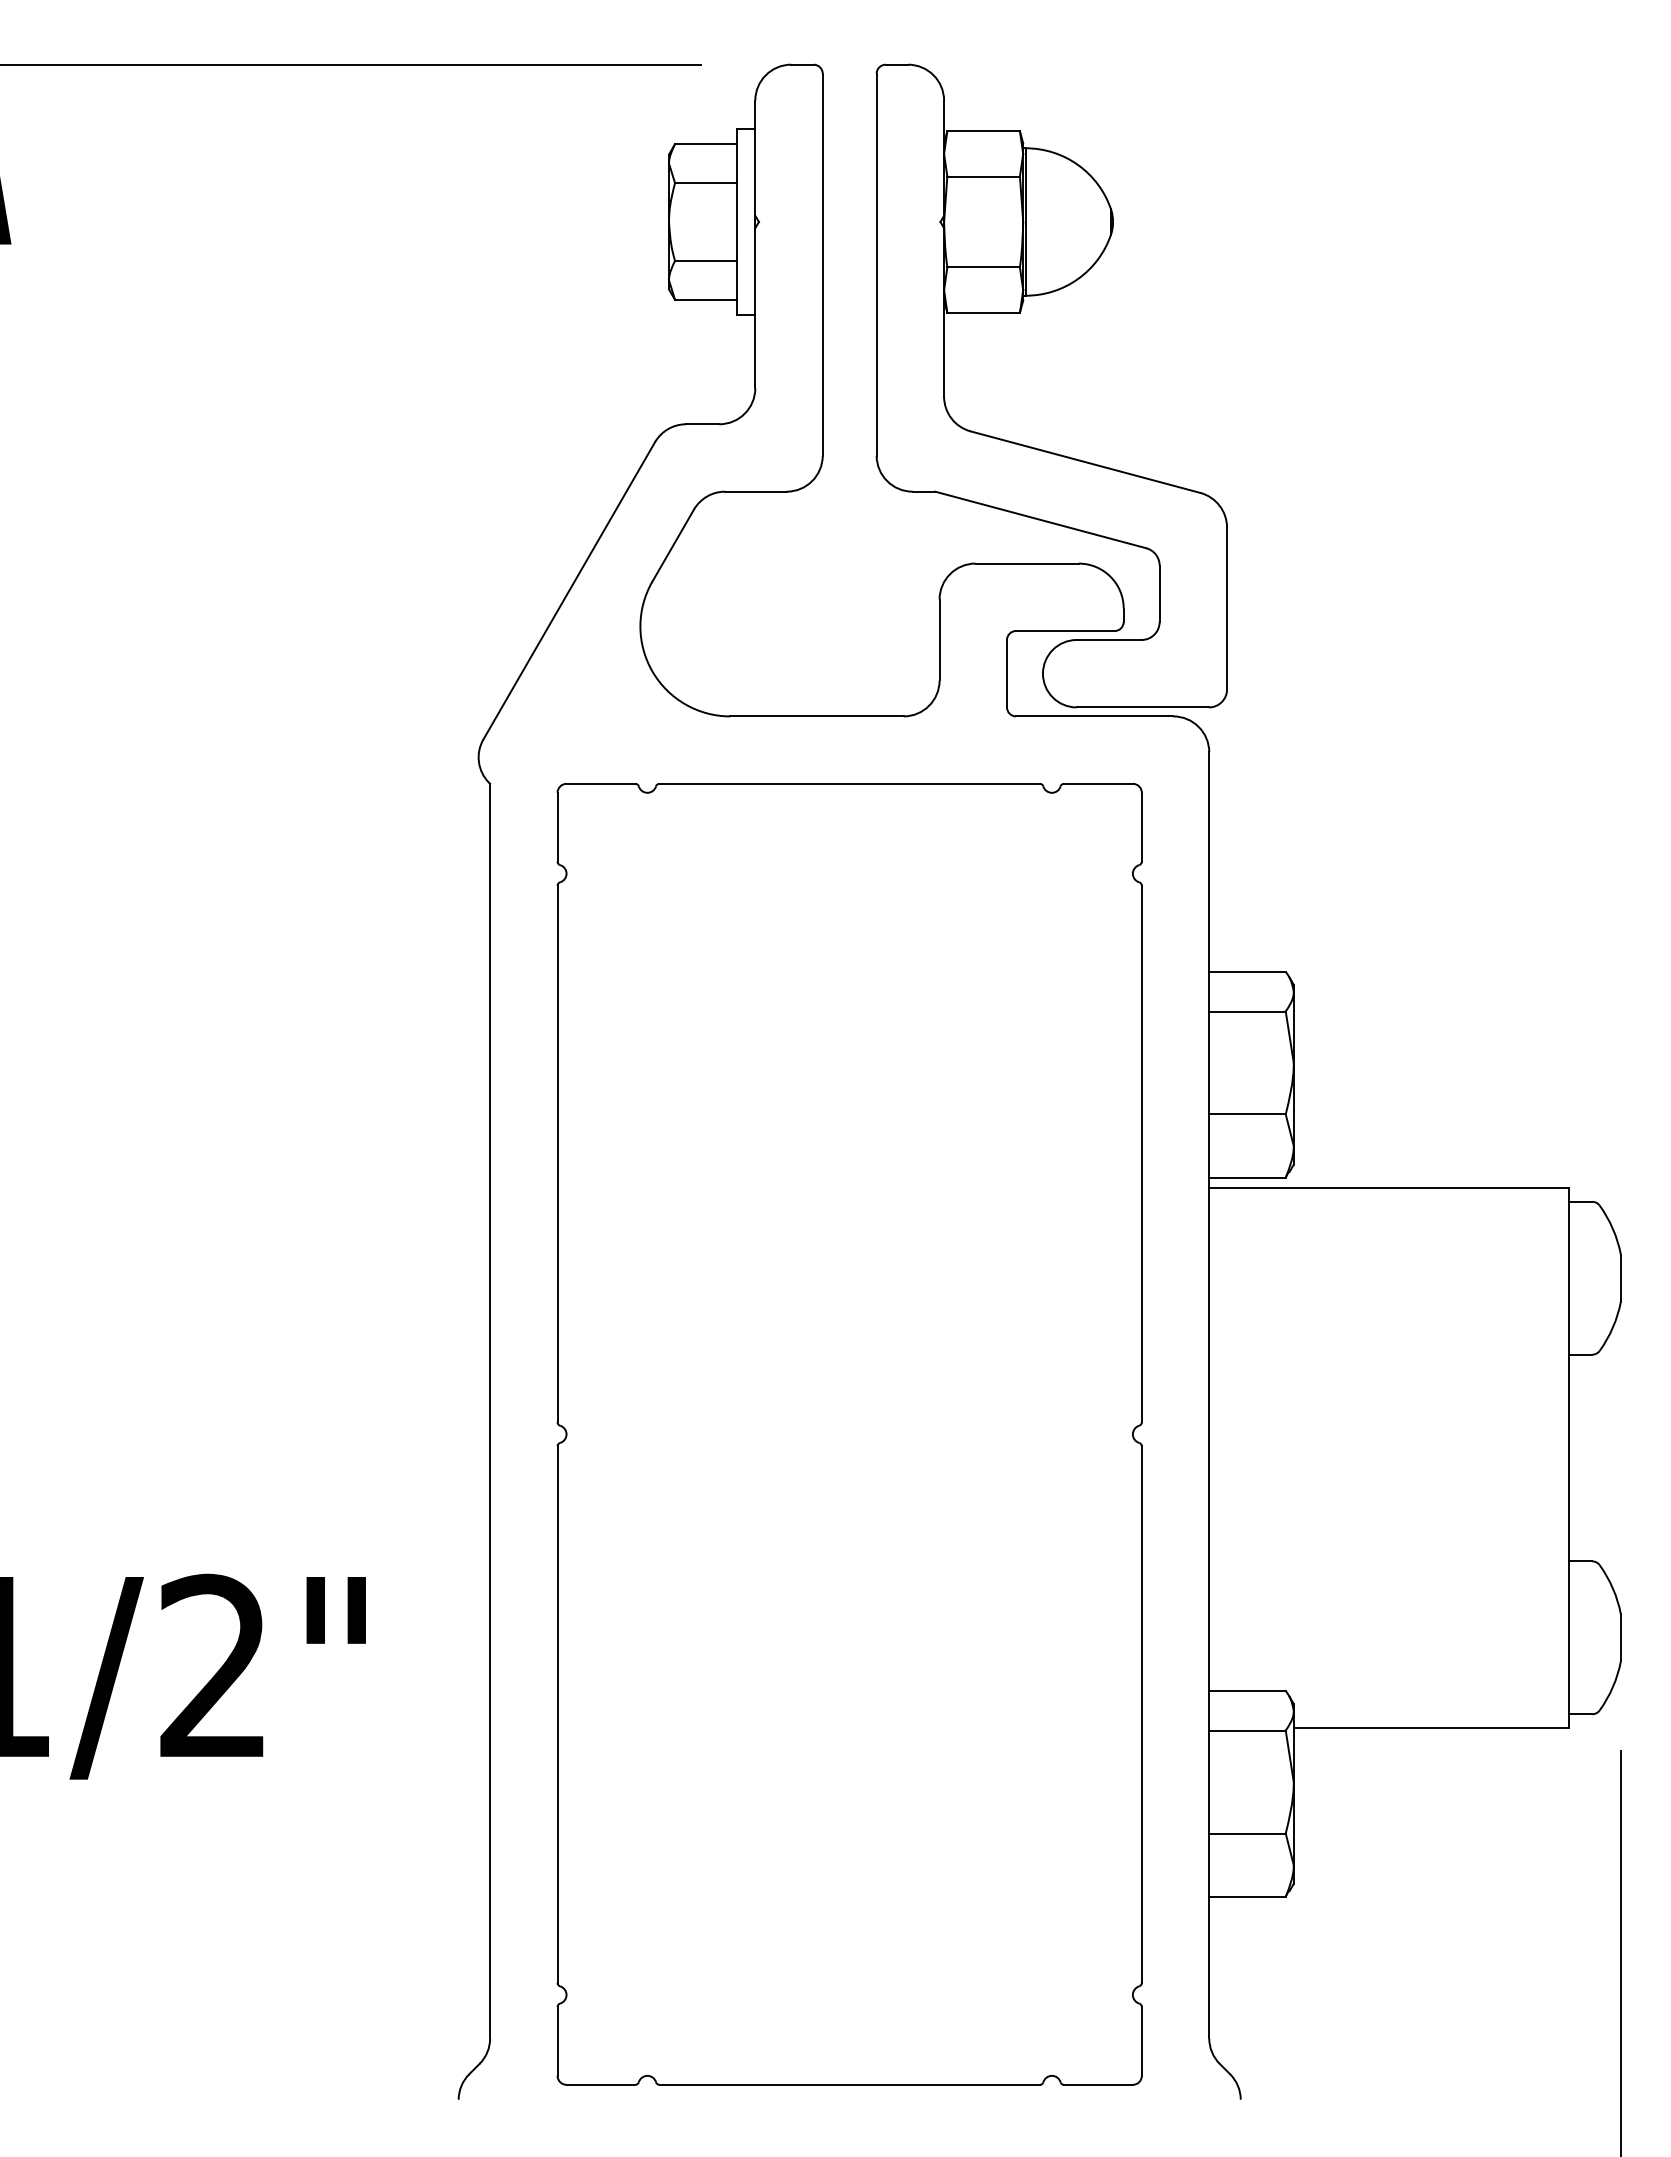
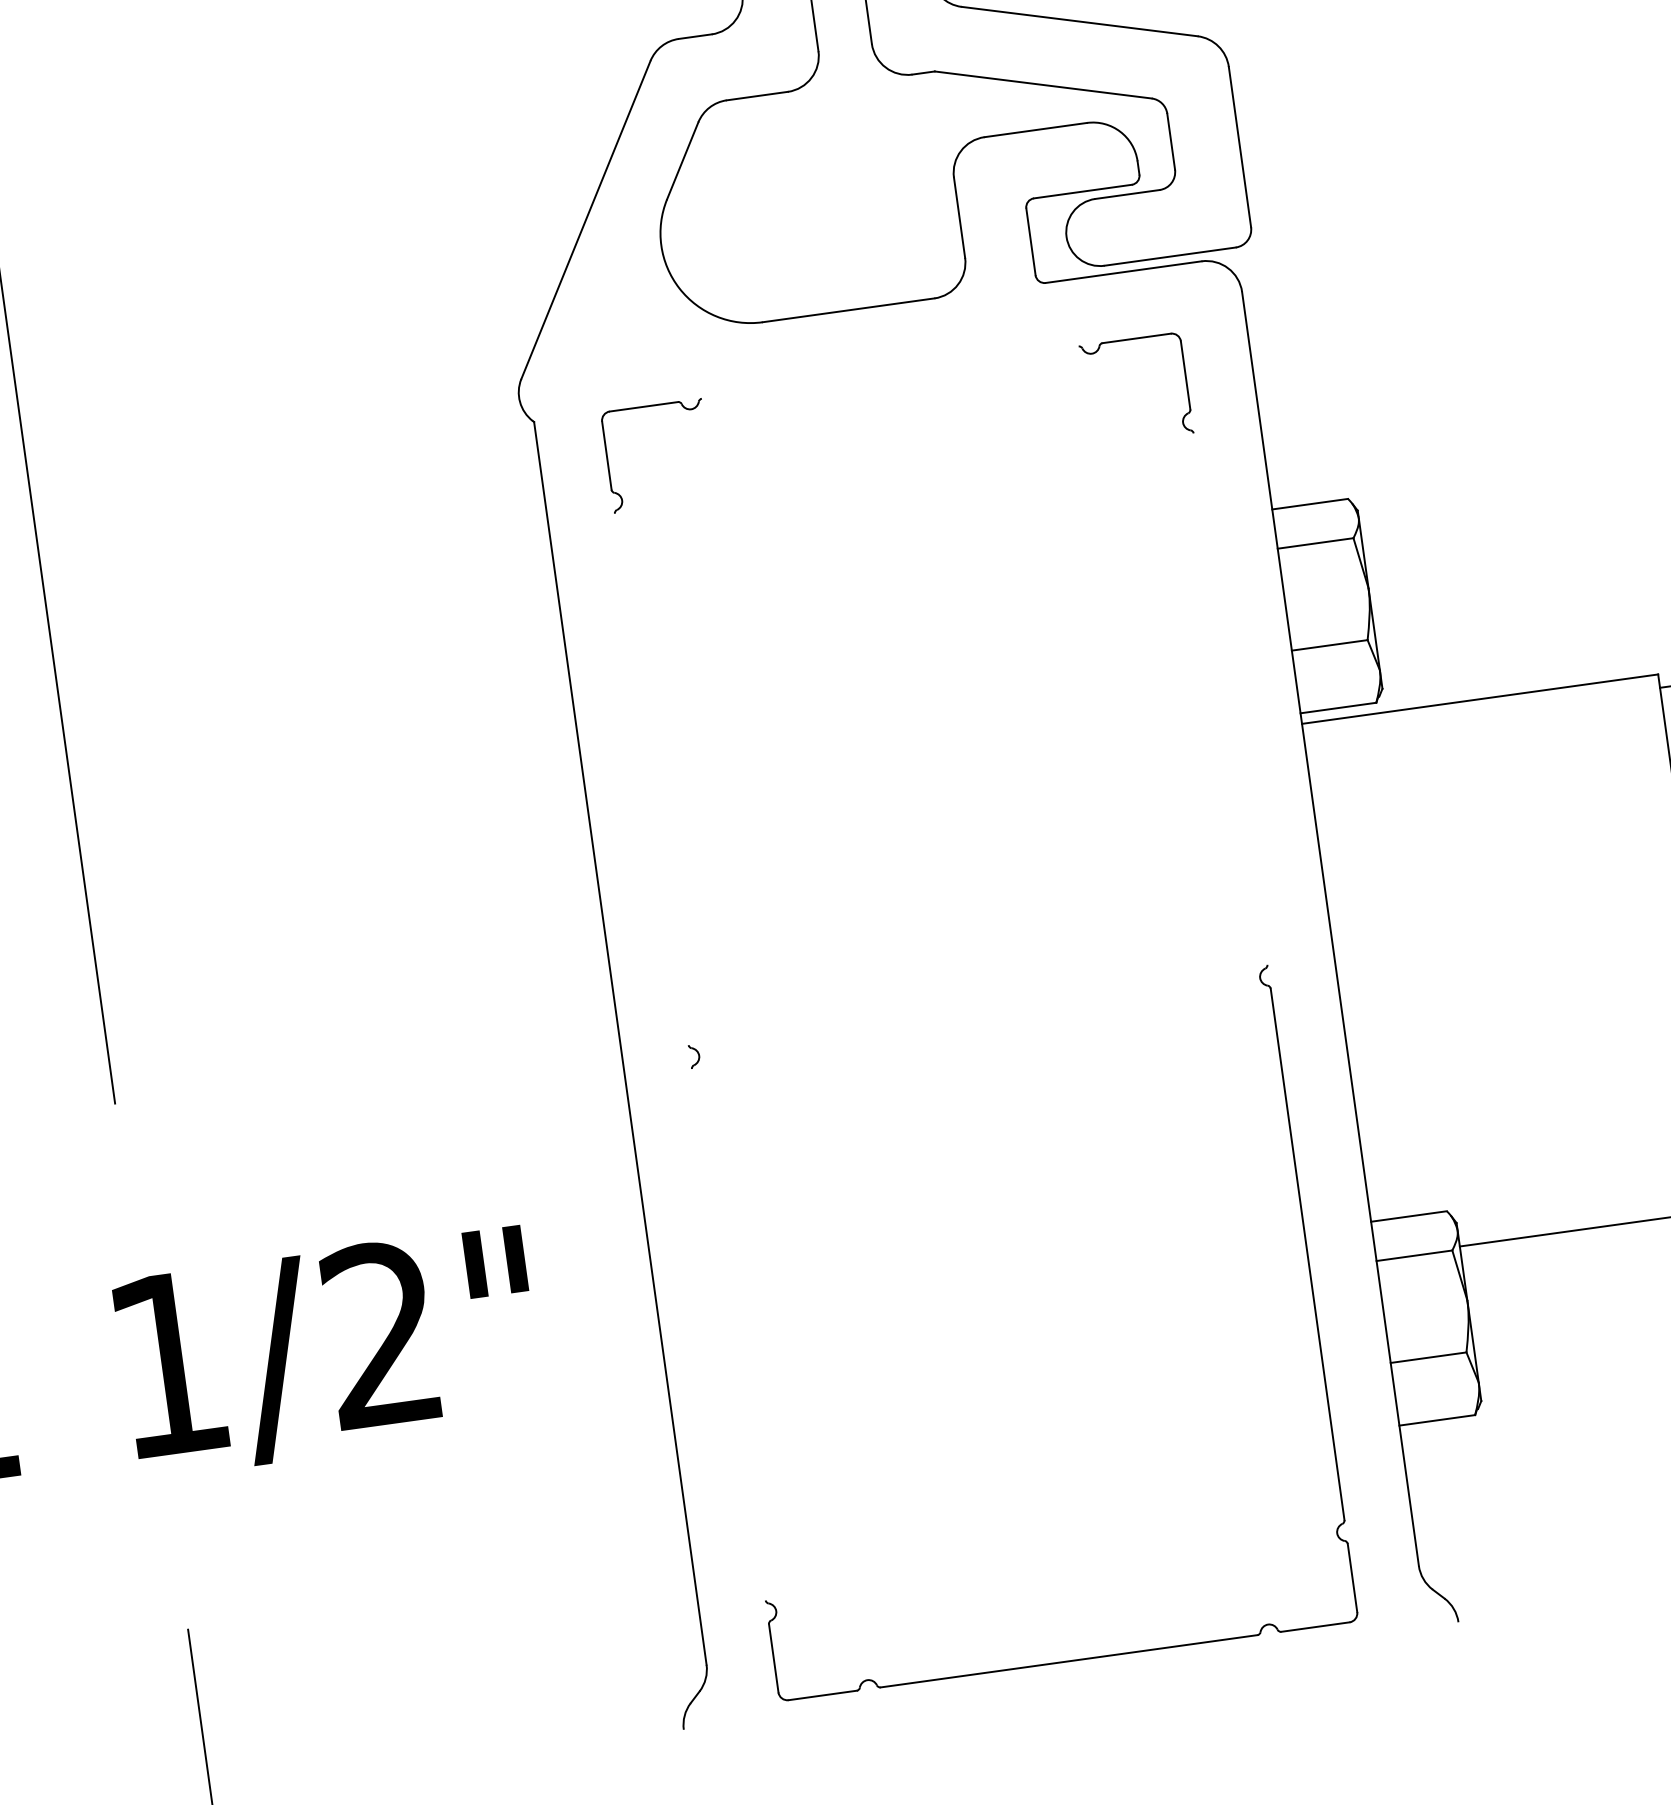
line: (849, 783) -> (890, 372), removed
line: (557, 1153) -> (651, 778), removed
line: (1141, 1153) -> (1230, 698), removed
line: (557, 1714) -> (728, 1334), removed

